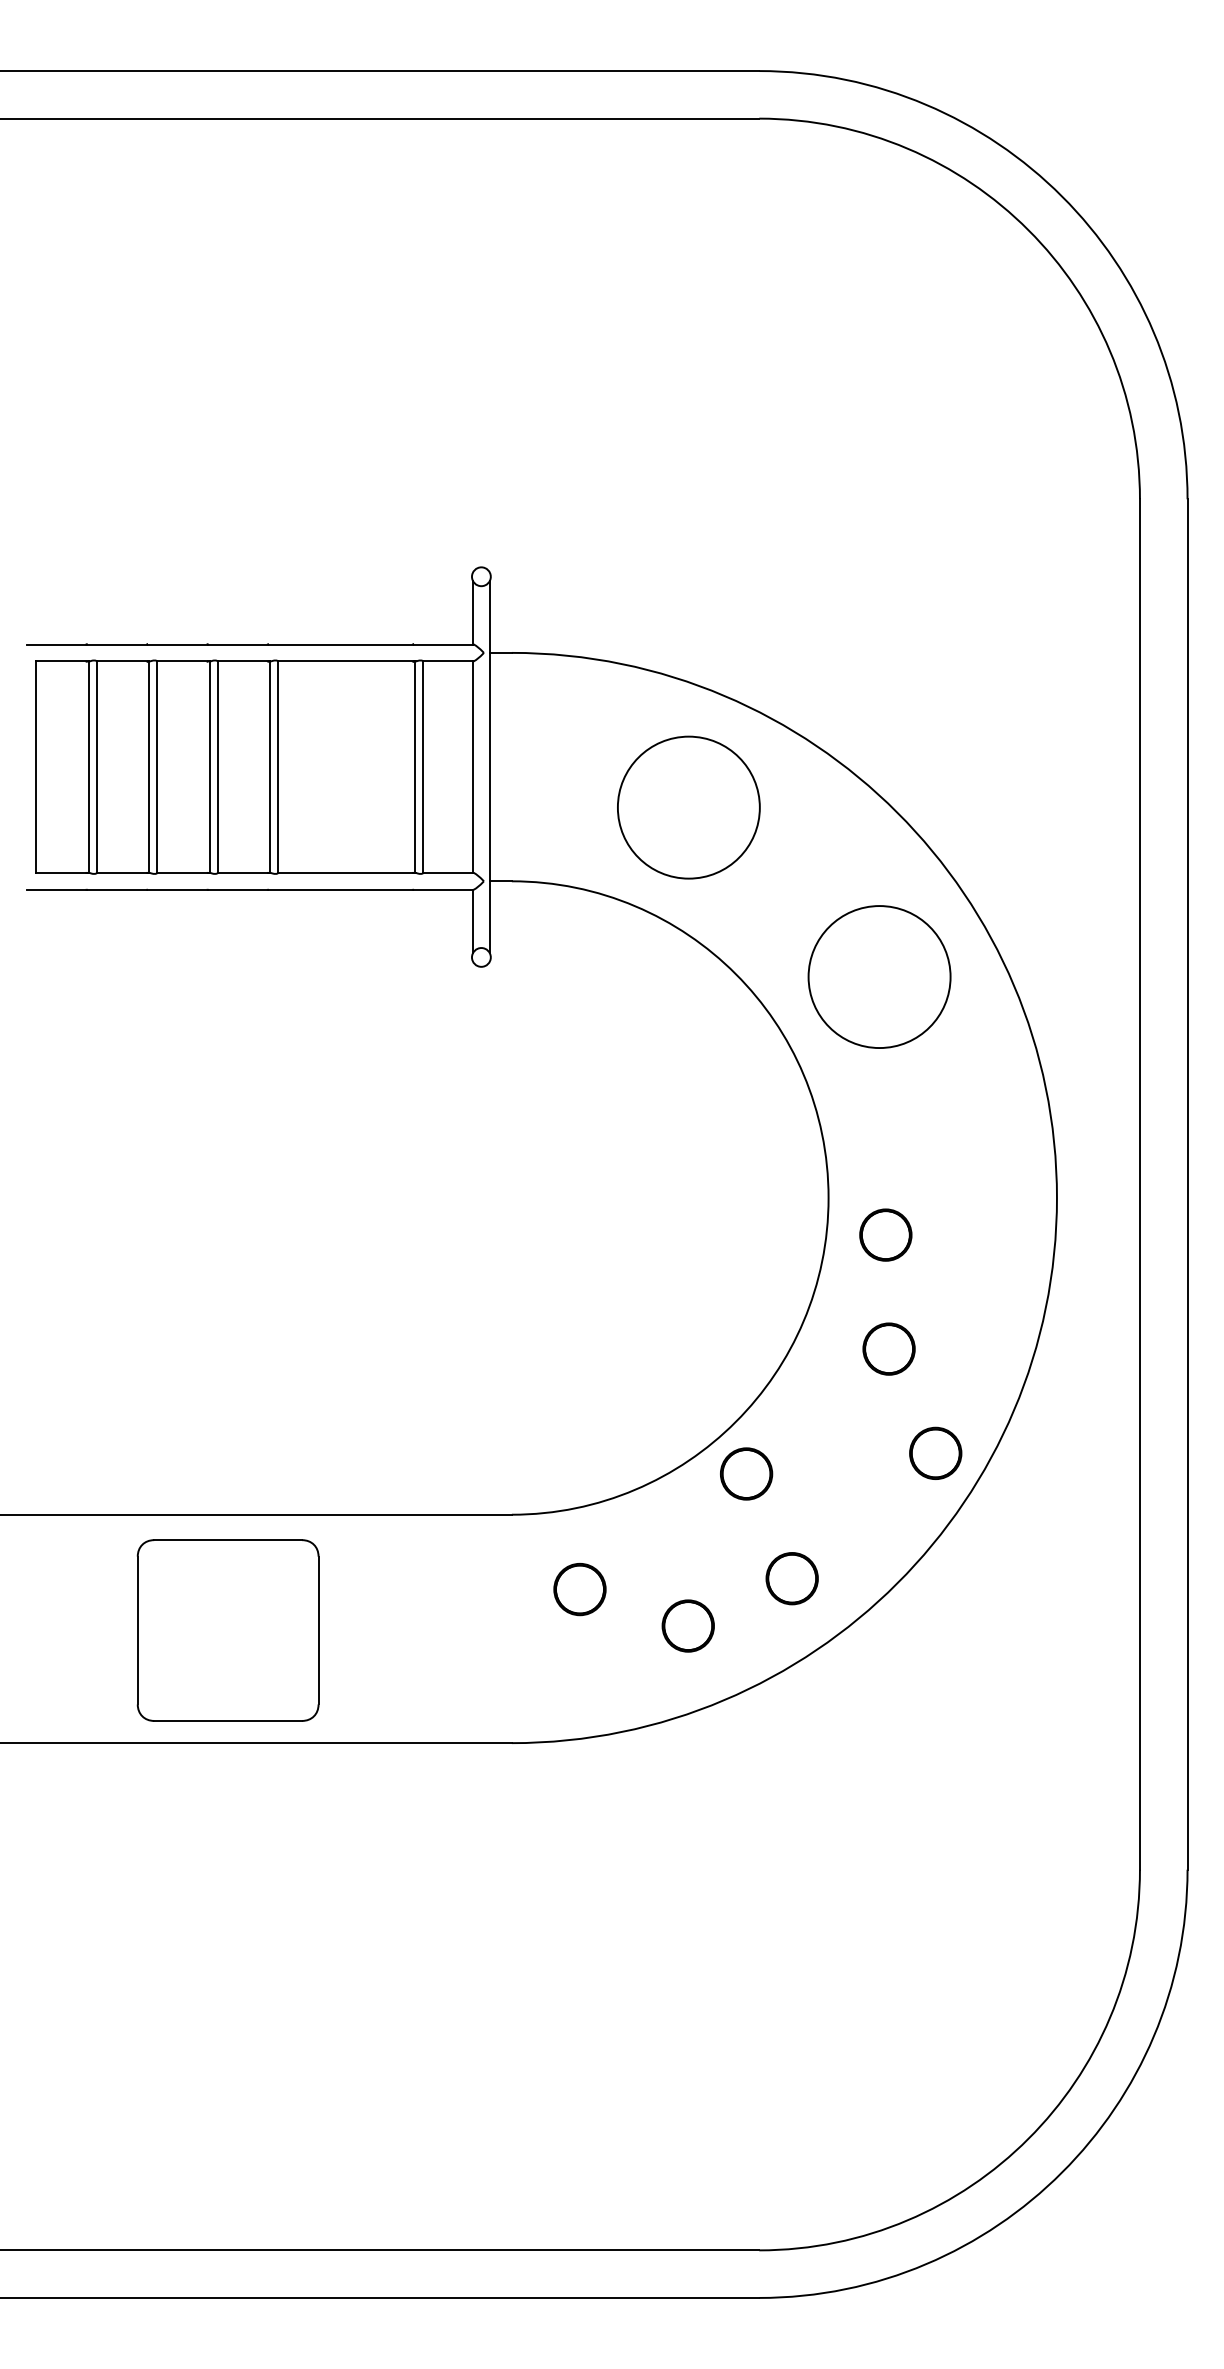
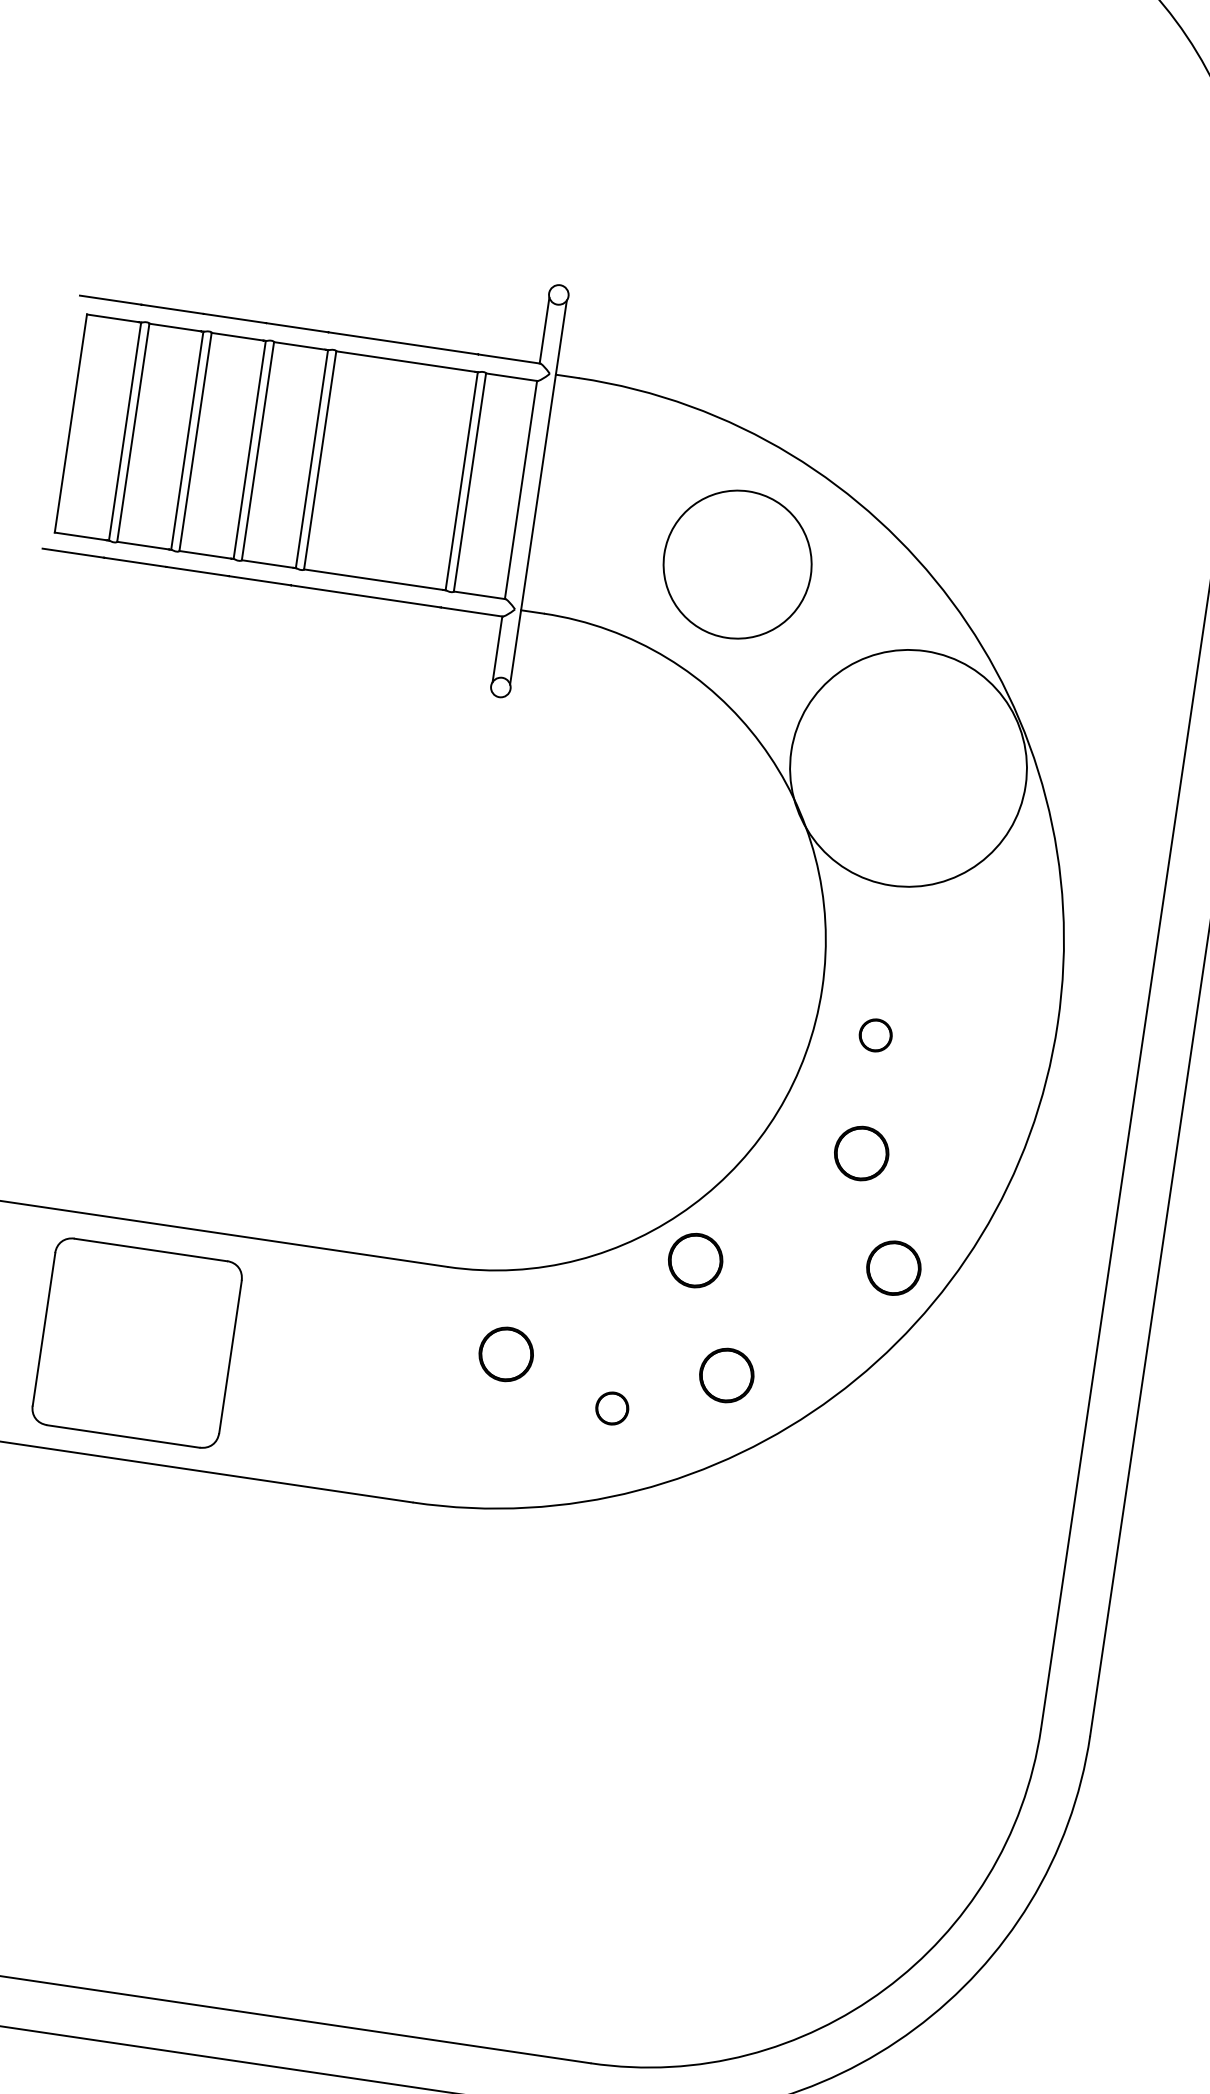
circle: (879, 977) -> (908, 768), size x1.6
part: (885, 1234) -> (875, 1034), size x0.6
part: (687, 1625) -> (611, 1407), size x0.6

